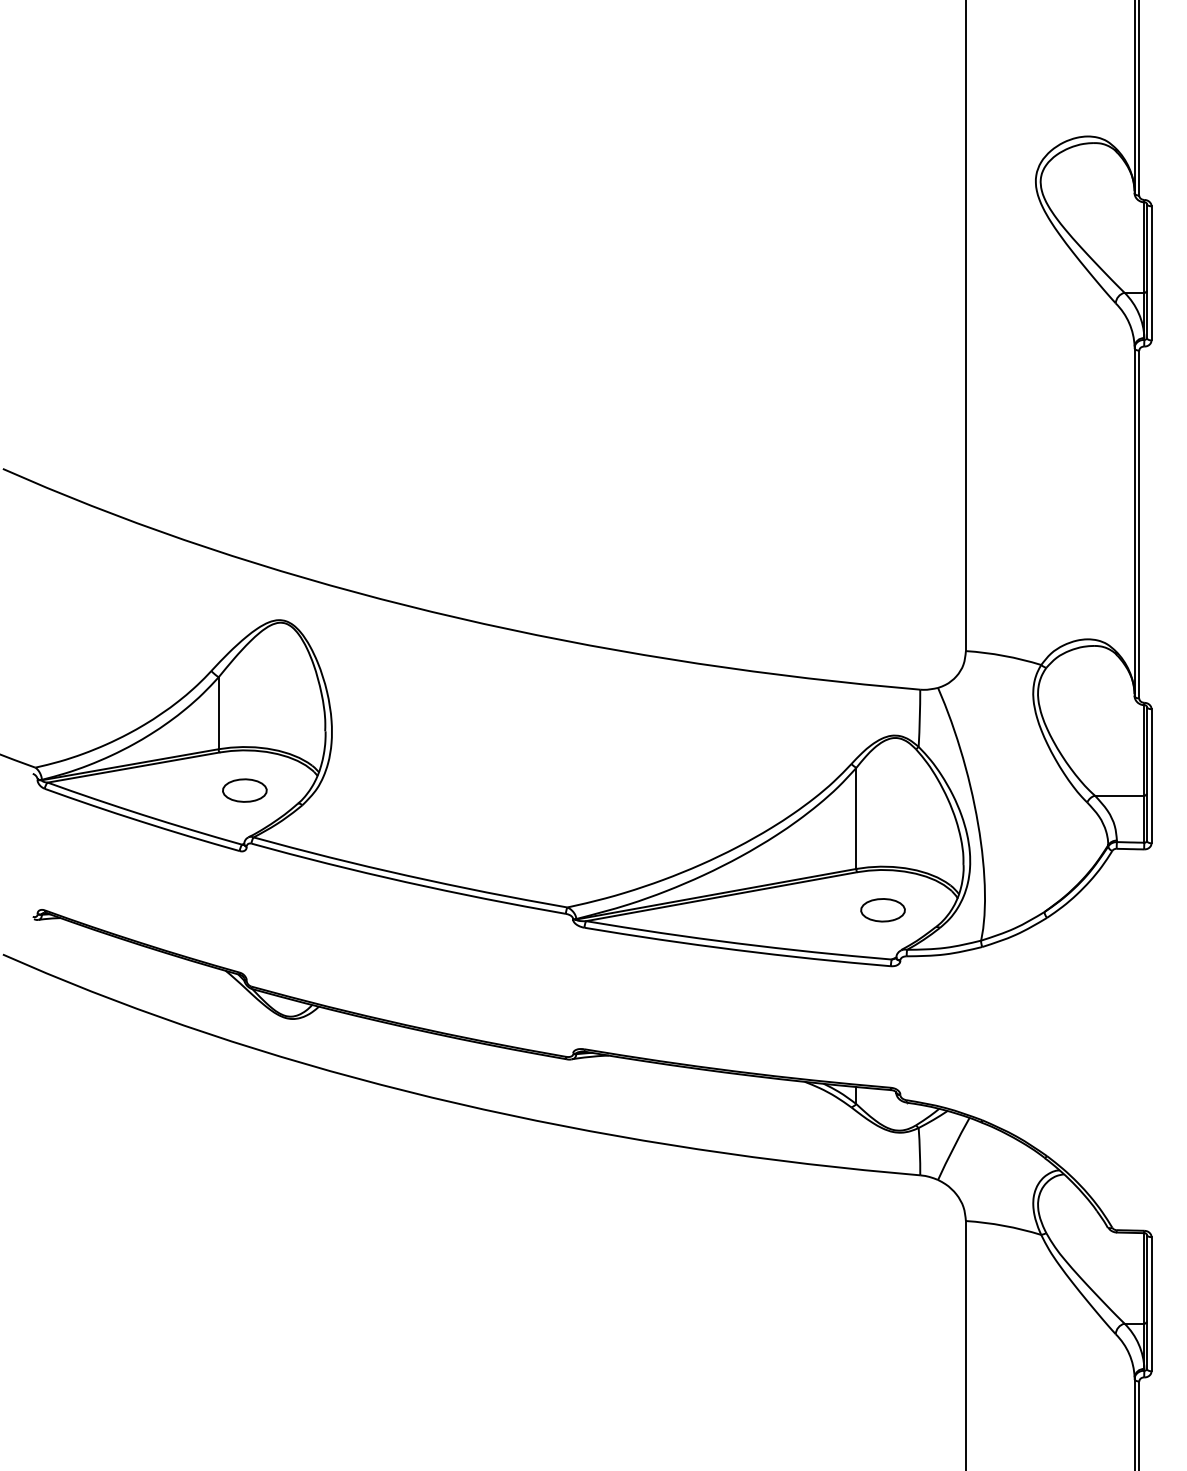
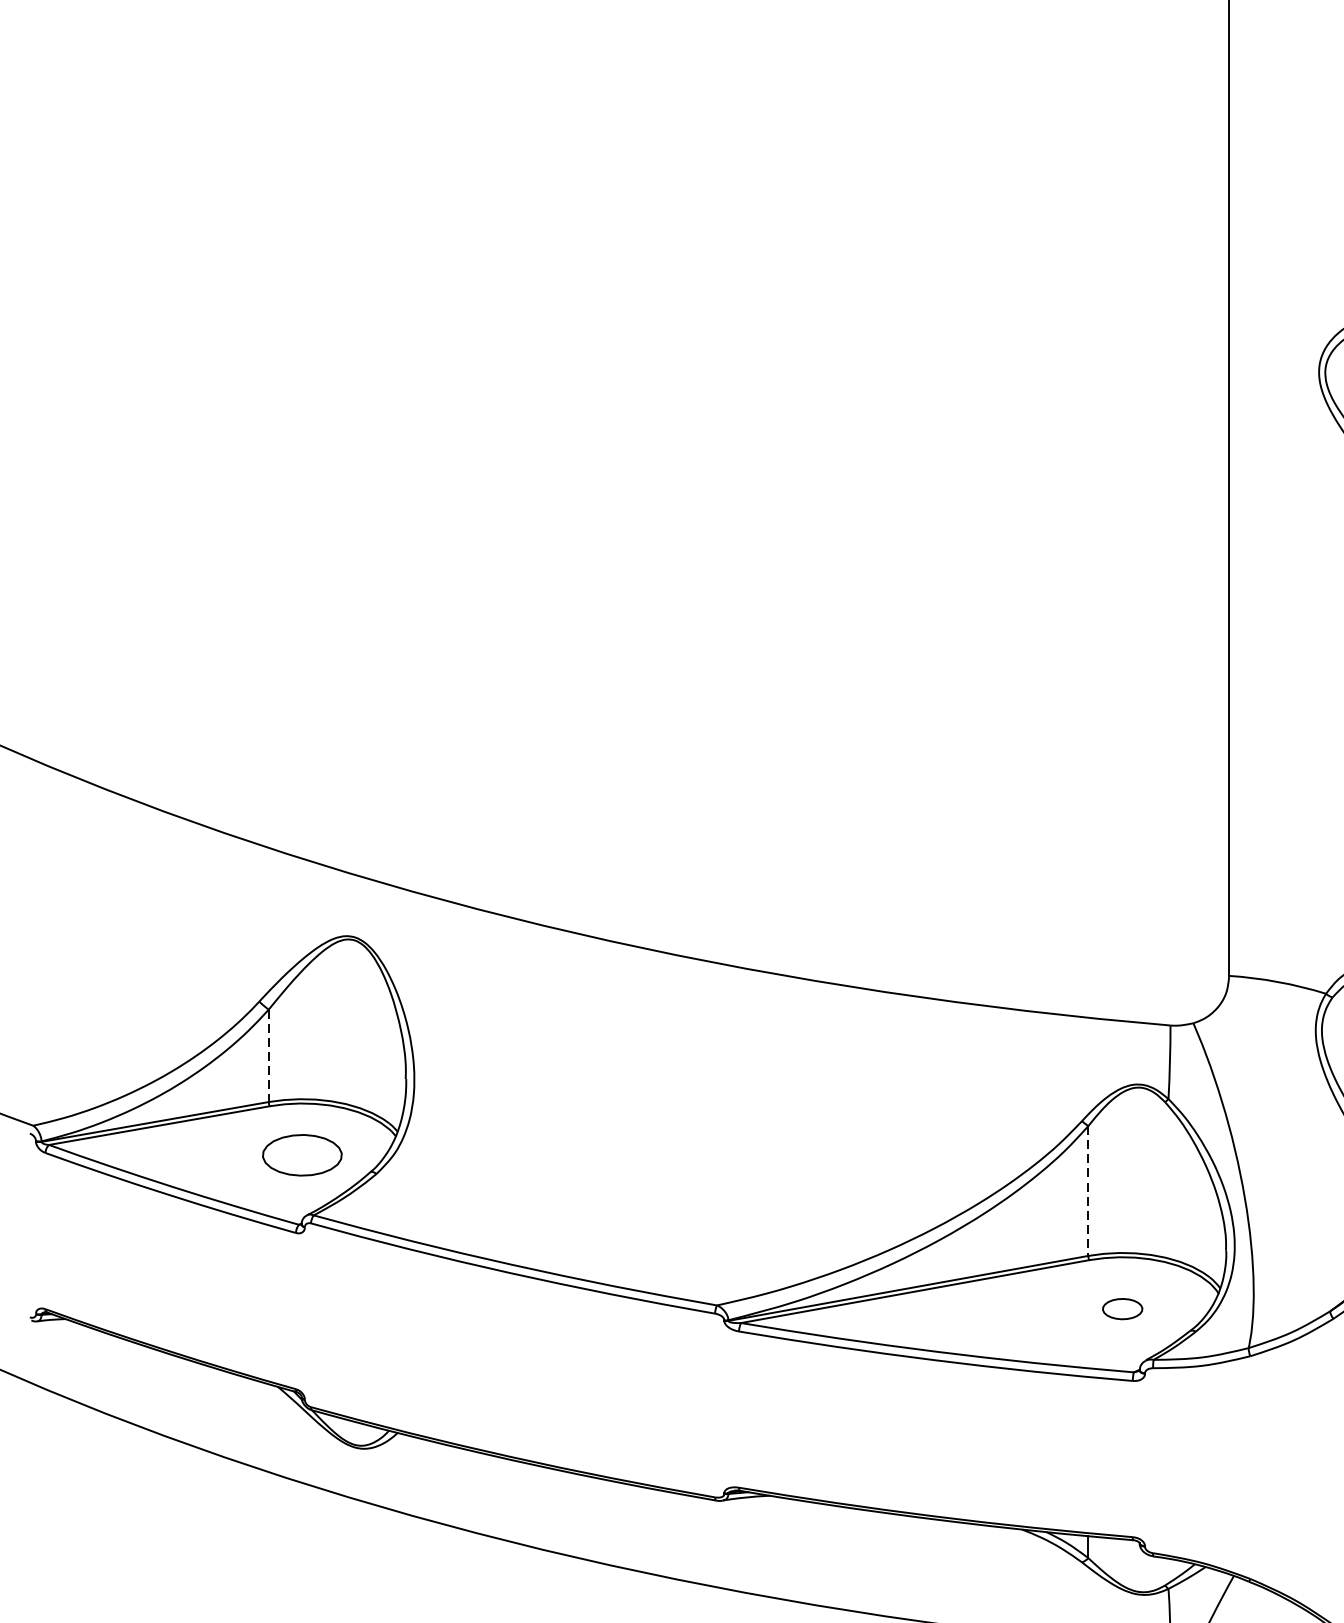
line: (218, 713) -> (268, 1056), solid -> dashed
part: (244, 790) -> (301, 1155), size x1.4
line: (856, 818) -> (1088, 1191), solid -> dashed
part: (882, 910) -> (1121, 1309), size x0.7

